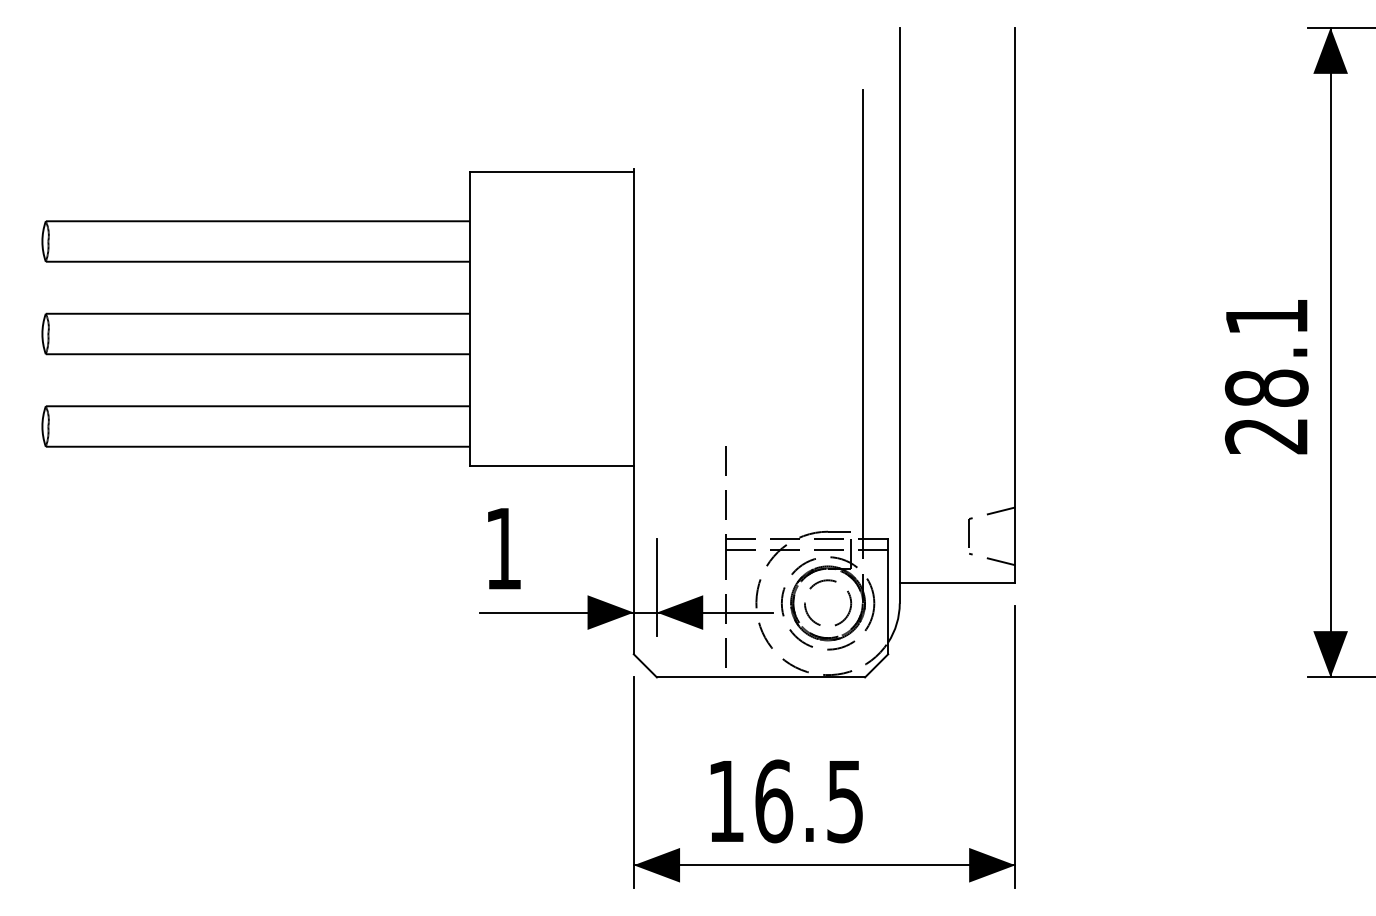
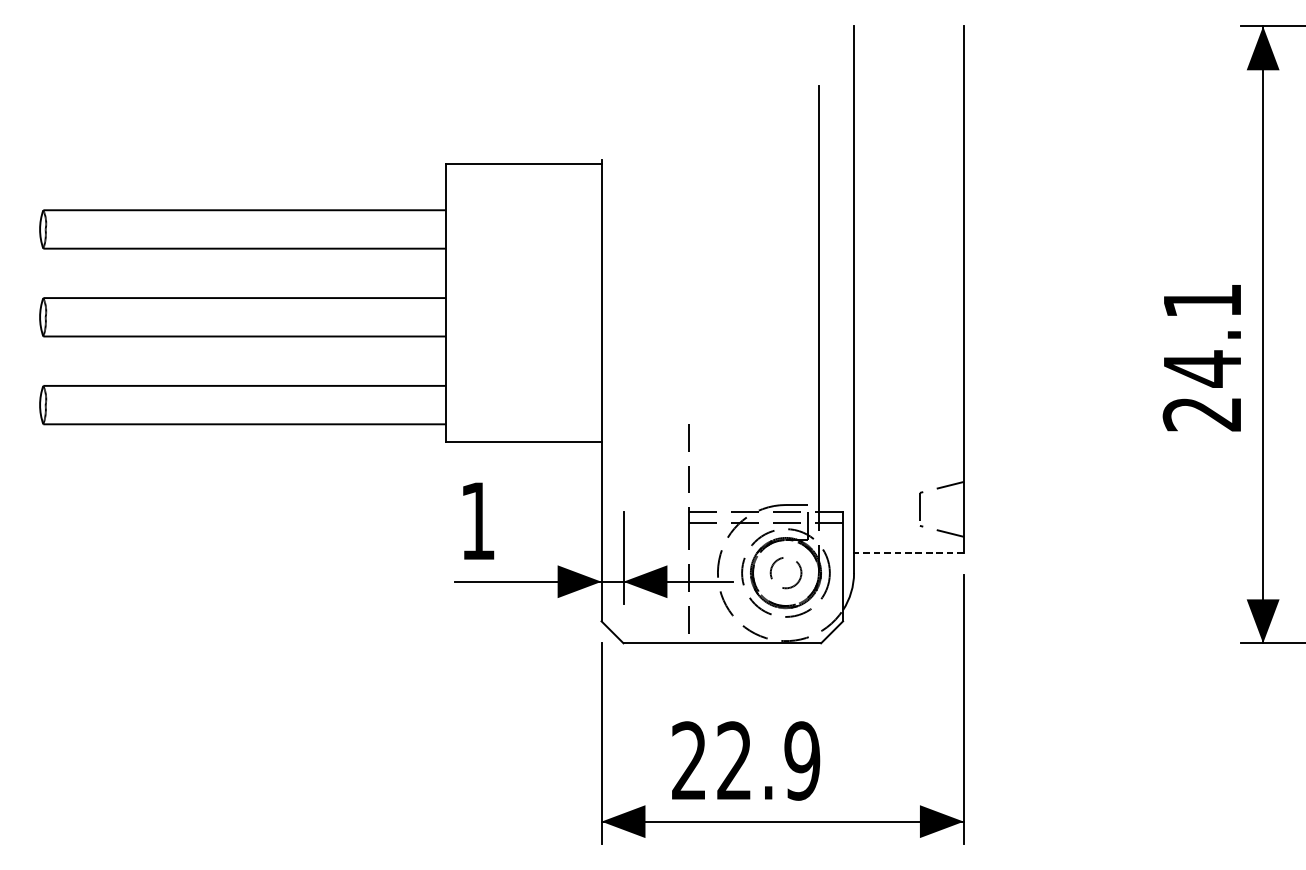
text: (1266, 388) -> (1202, 369), 28.1 -> 24.1
line: (957, 582) -> (908, 553), solid -> dashed
circle: (828, 602) -> (786, 572), size x0.7
text: (785, 801) -> (745, 761), 16.5 -> 22.9

